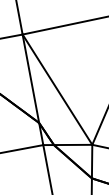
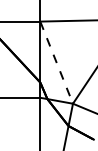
line: (57, 90) -> (56, 63), solid -> dashed

